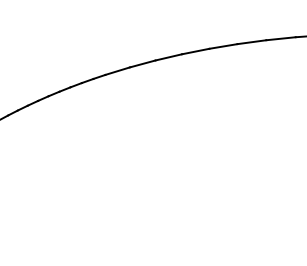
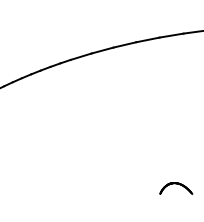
part: (228, 224) -> (175, 187), added

